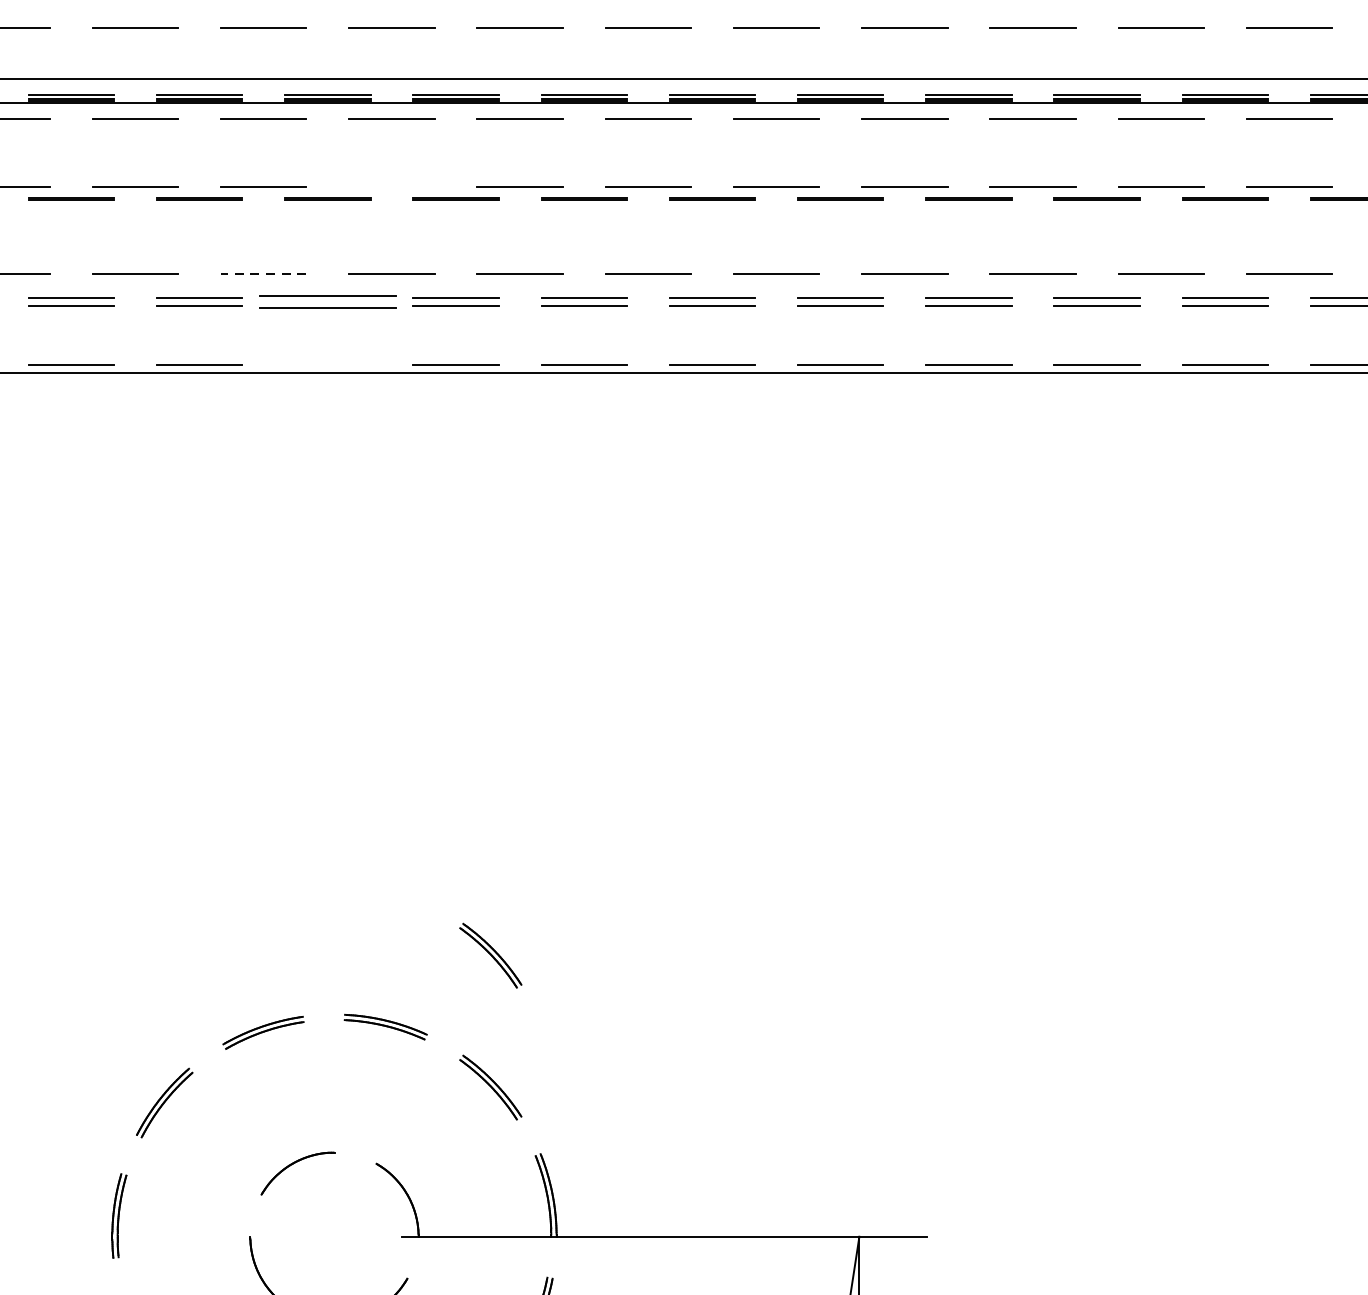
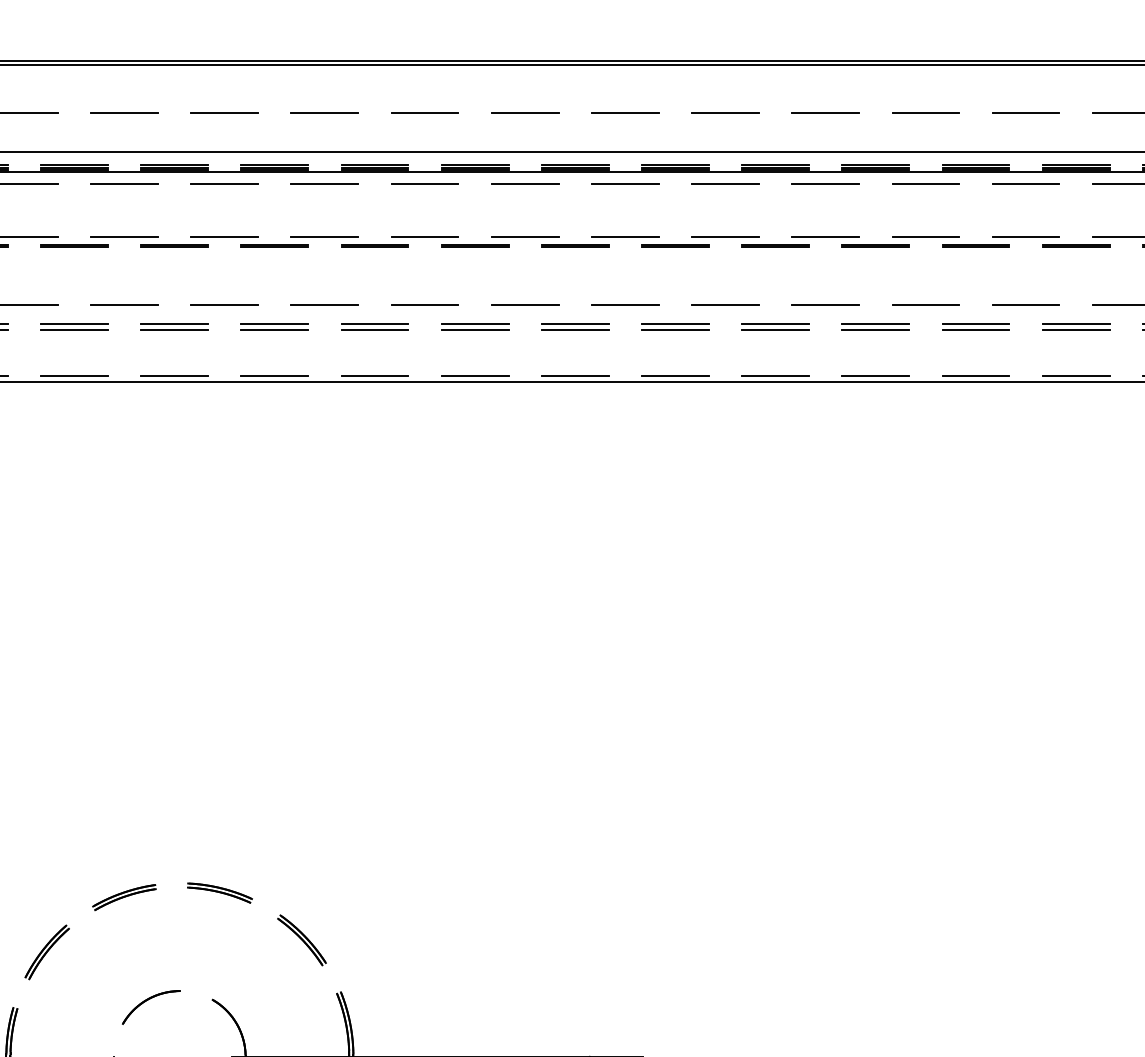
line: (391, 186) -> (224, 236), added
line: (263, 273) -> (124, 304), dashed -> solid
part: (327, 301) -> (174, 326), size x0.62
line: (327, 364) -> (174, 375), added
part: (490, 955) -> (301, 837), removed

